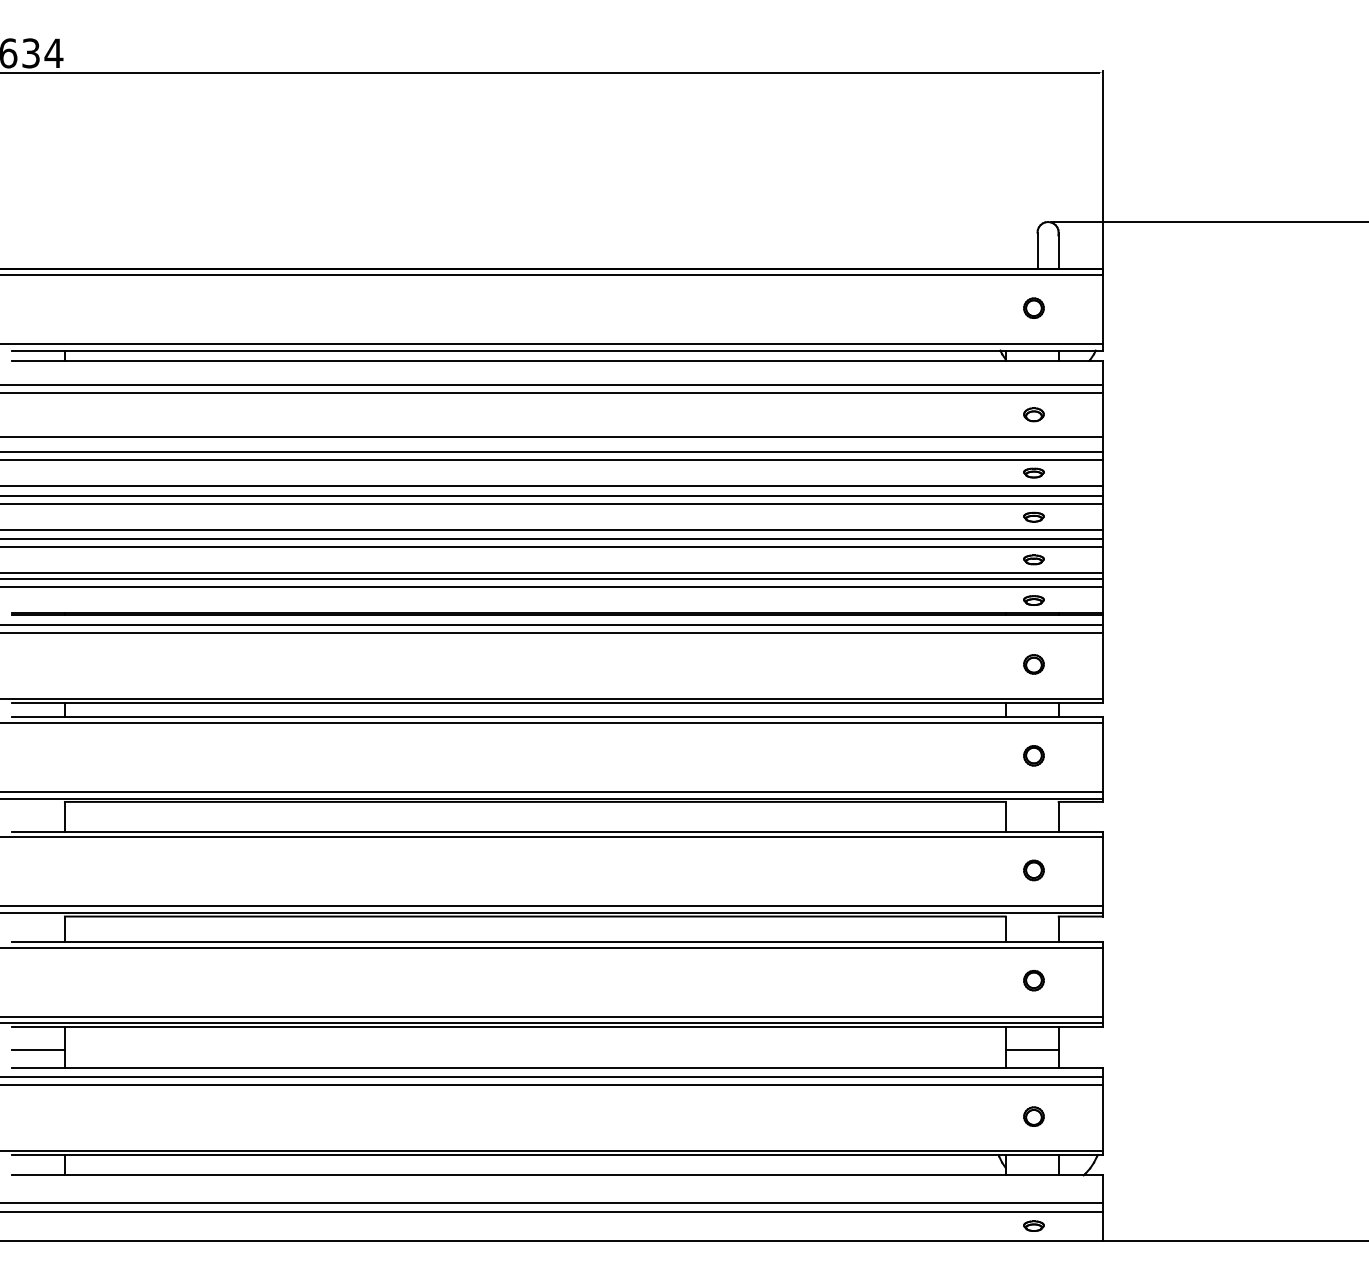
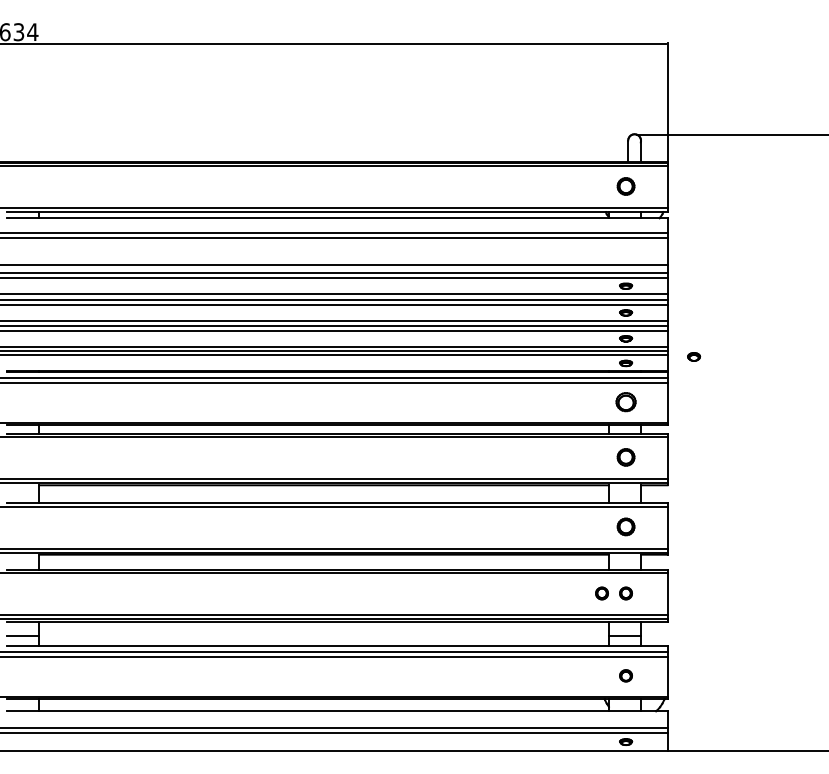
part: (1033, 308) -> (625, 186), size x1.4
part: (1034, 414) -> (694, 356), moved
part: (1033, 663) -> (625, 401), size x1.6
part: (1033, 755) -> (625, 457), size x1.4
part: (1033, 869) -> (625, 526), size x1.4
part: (993, 980) -> (601, 593), added

